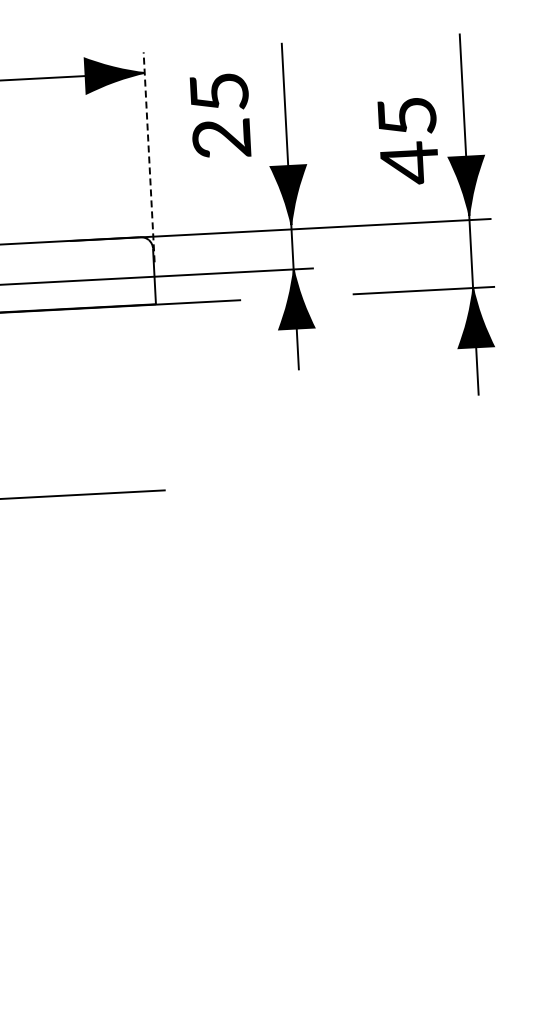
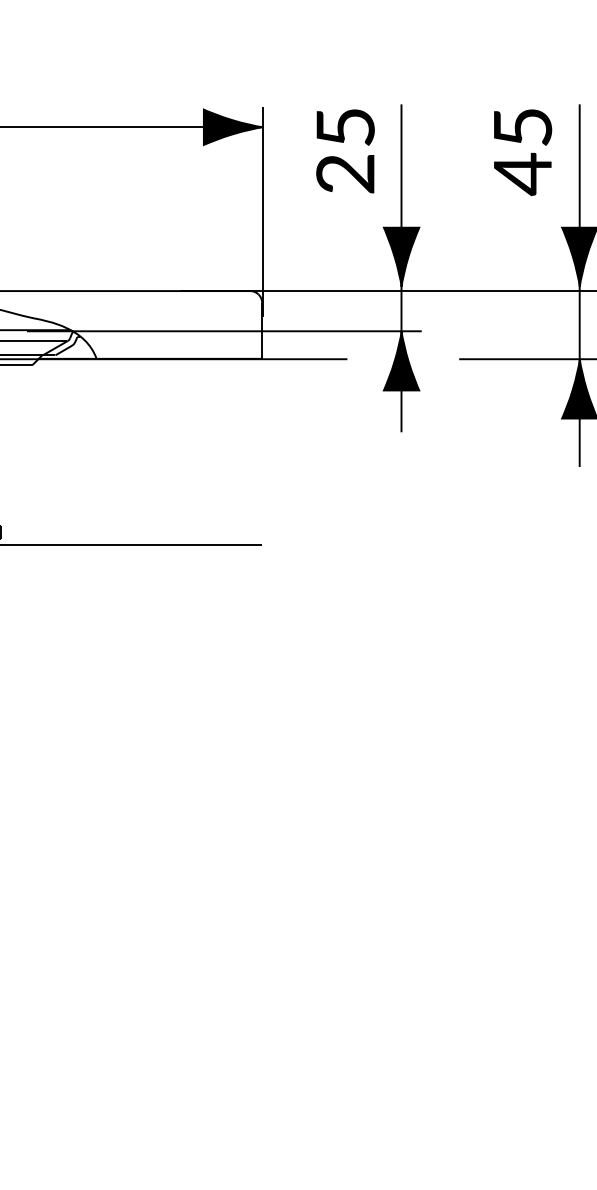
text: (220, 116) -> (345, 151), moved
text: (409, 141) -> (523, 152), moved
line: (149, 157) -> (263, 211), dashed -> solid

